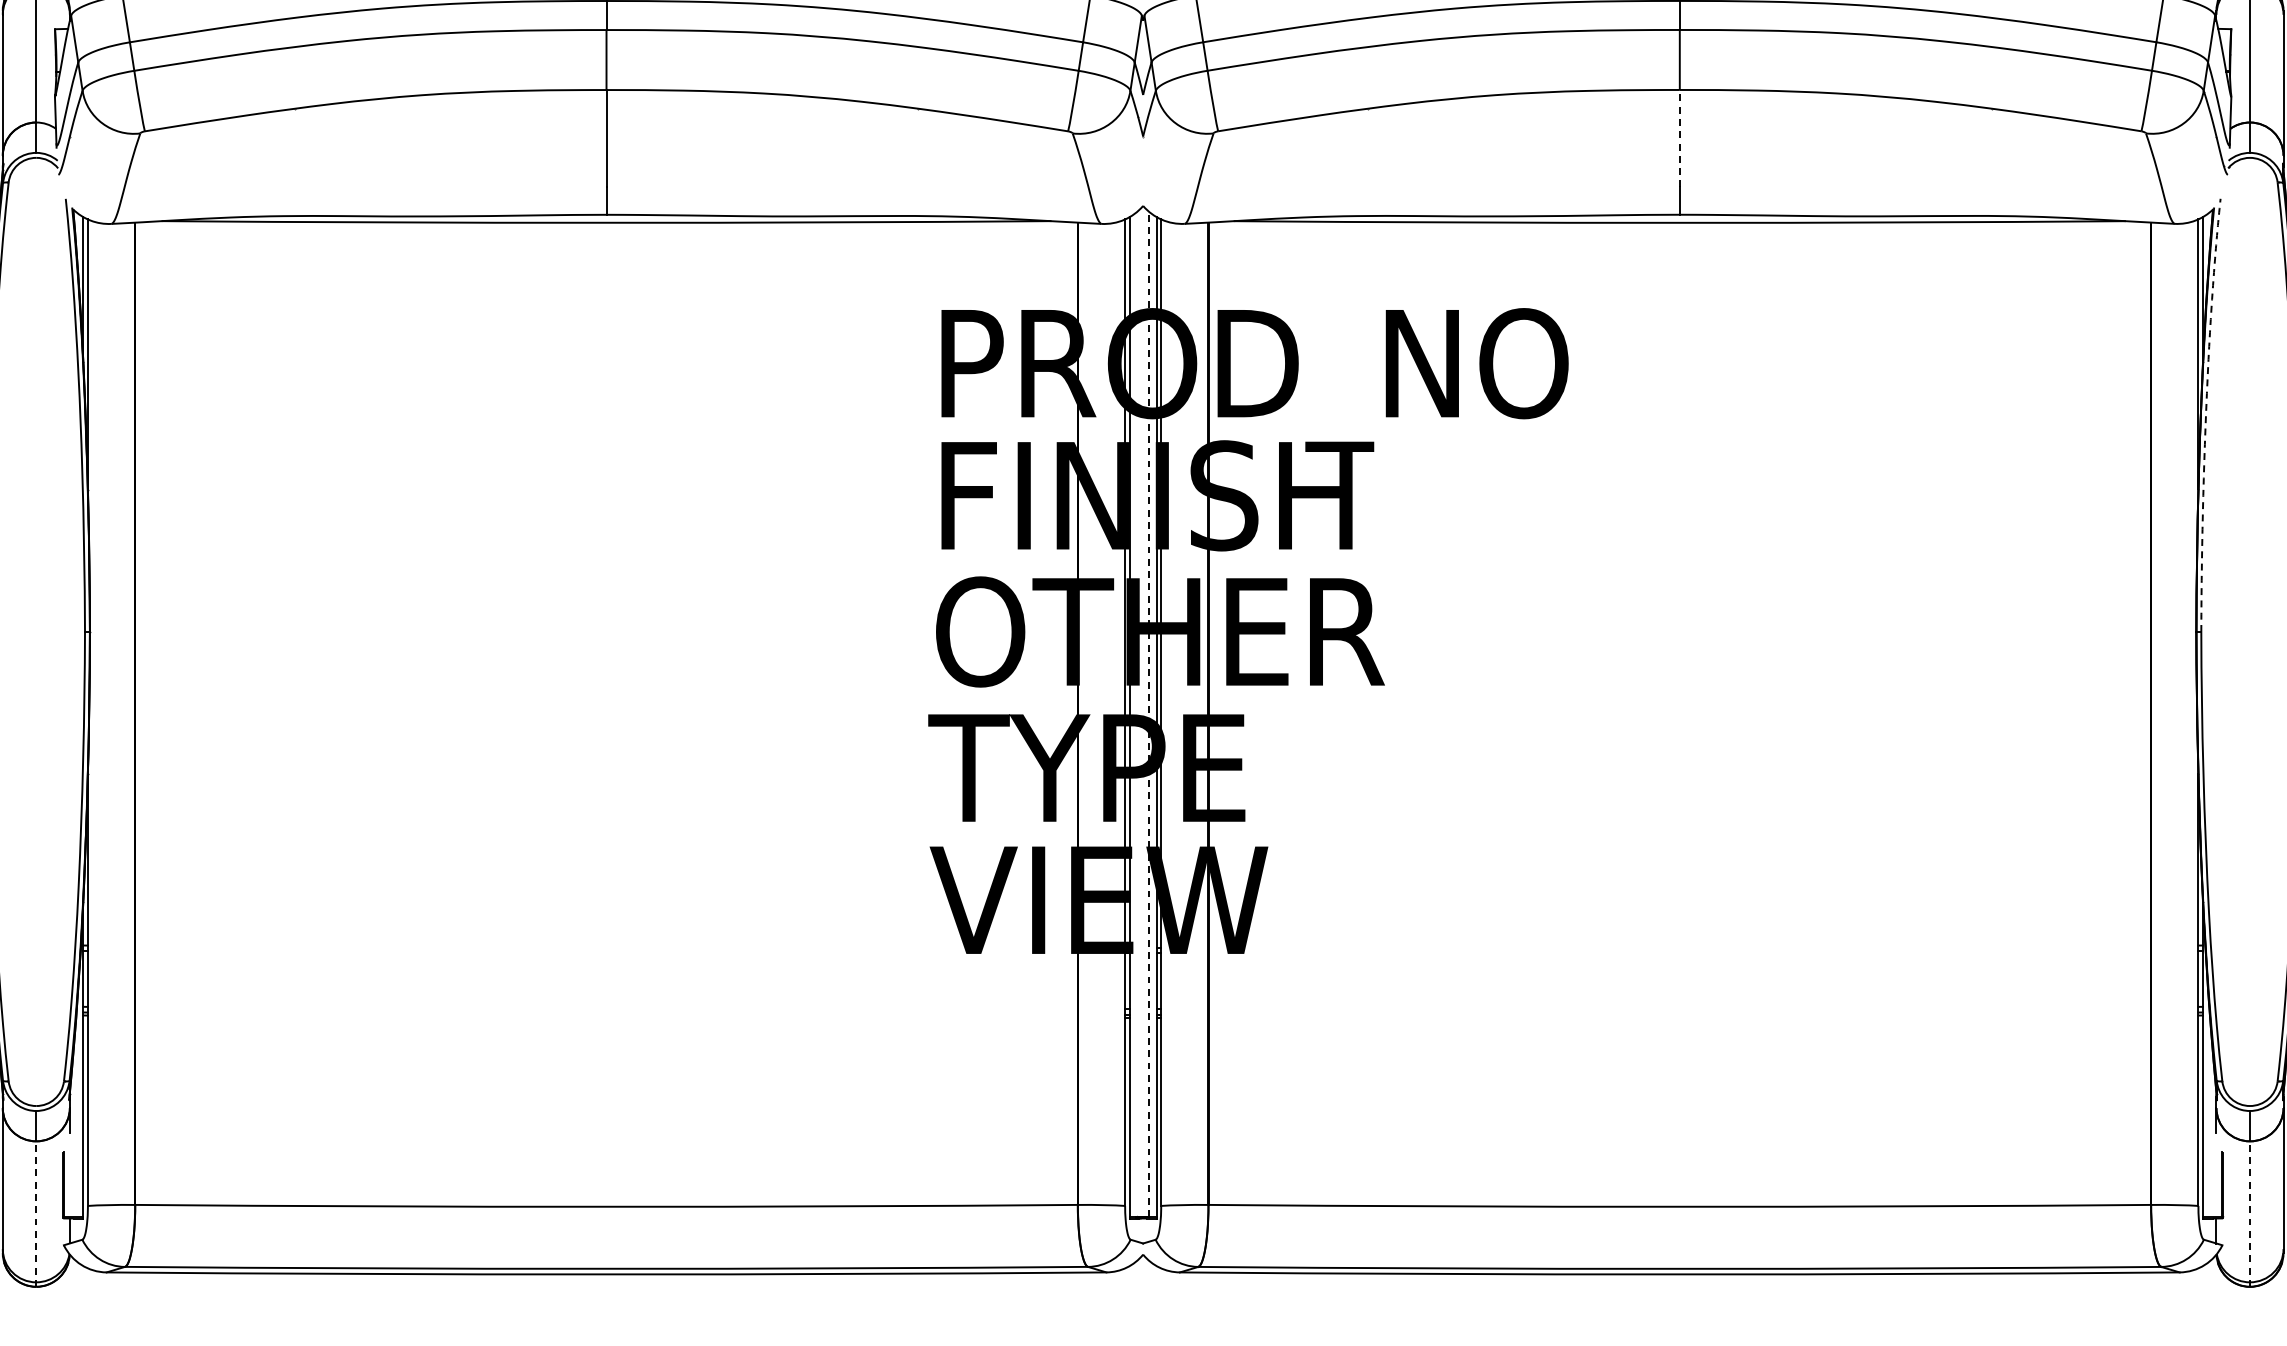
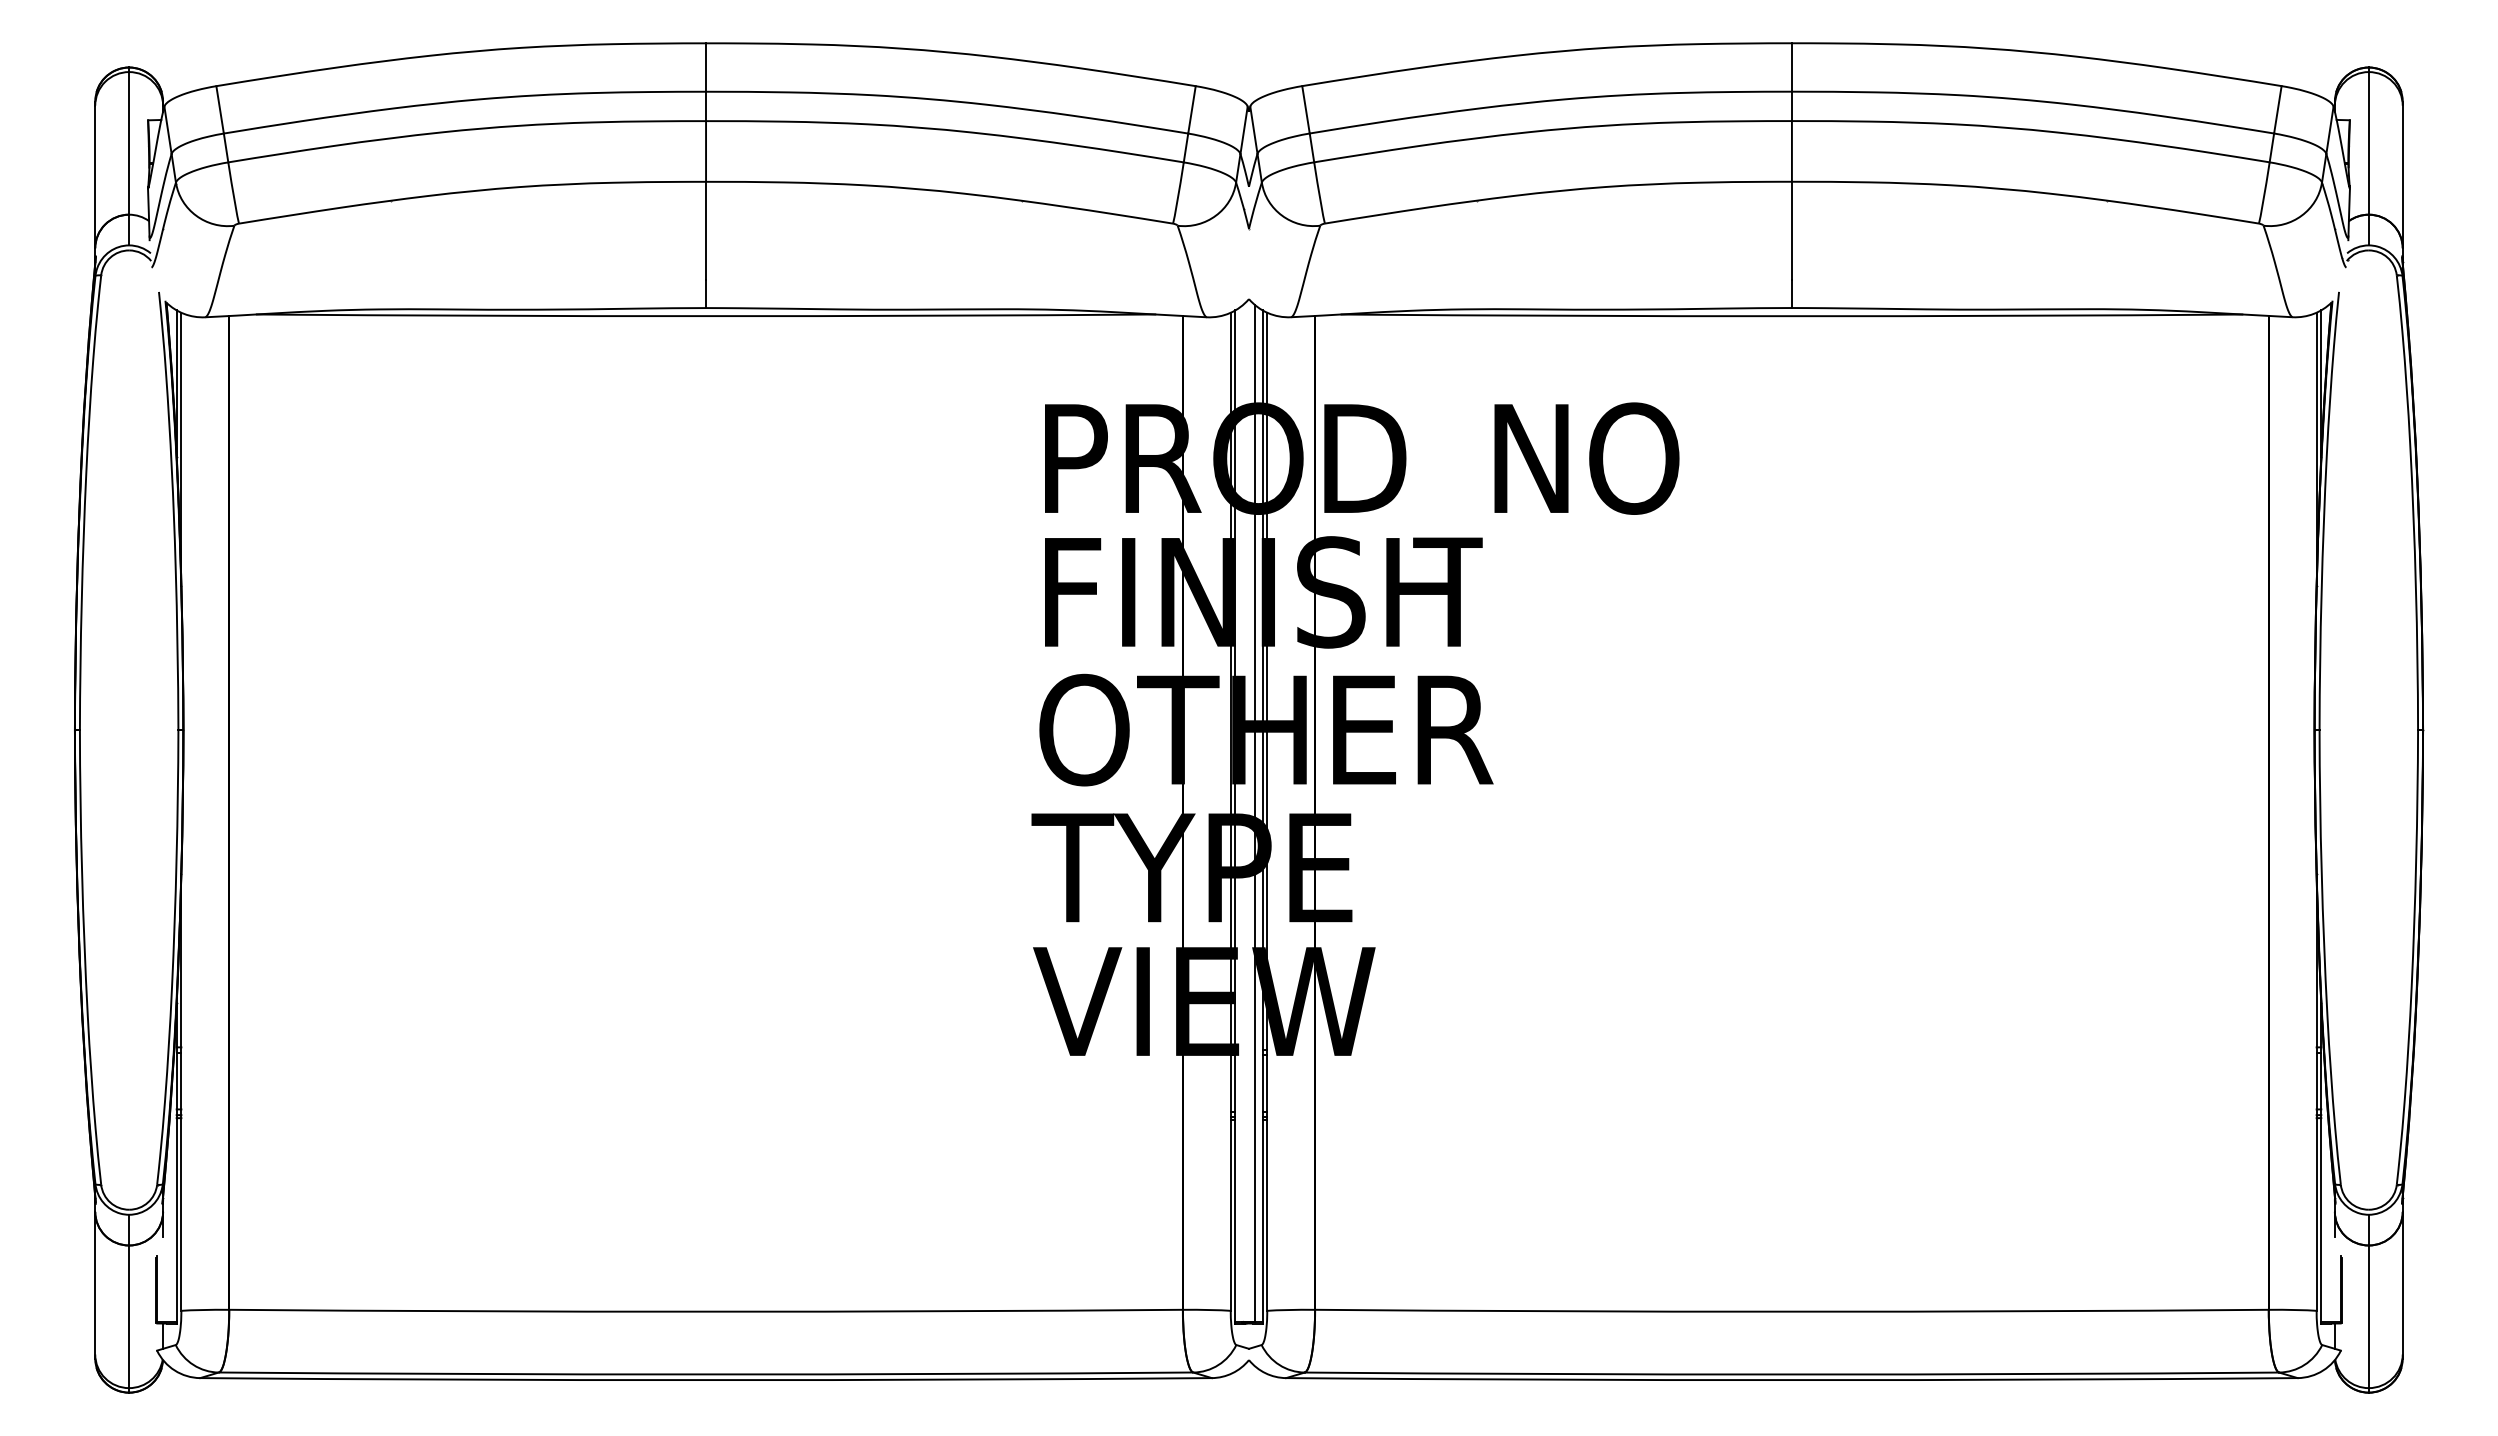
line: (1679, 138) -> (1791, 230), dashed -> solid
line: (2206, 409) -> (2324, 505), dashed -> solid
line: (1149, 714) -> (1255, 813), dashed -> solid
line: (36, 1214) -> (129, 1319), dashed -> solid
line: (2249, 1214) -> (2368, 1319), dashed -> solid

